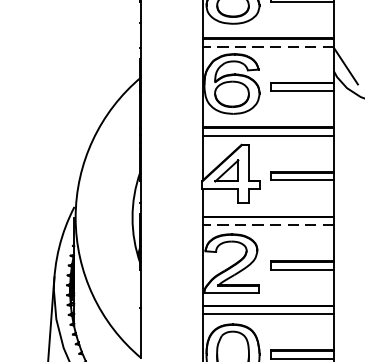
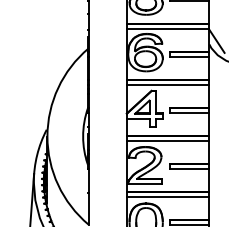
line: (266, 47) -> (167, 29), dashed -> solid
line: (266, 225) -> (167, 141), dashed -> solid

